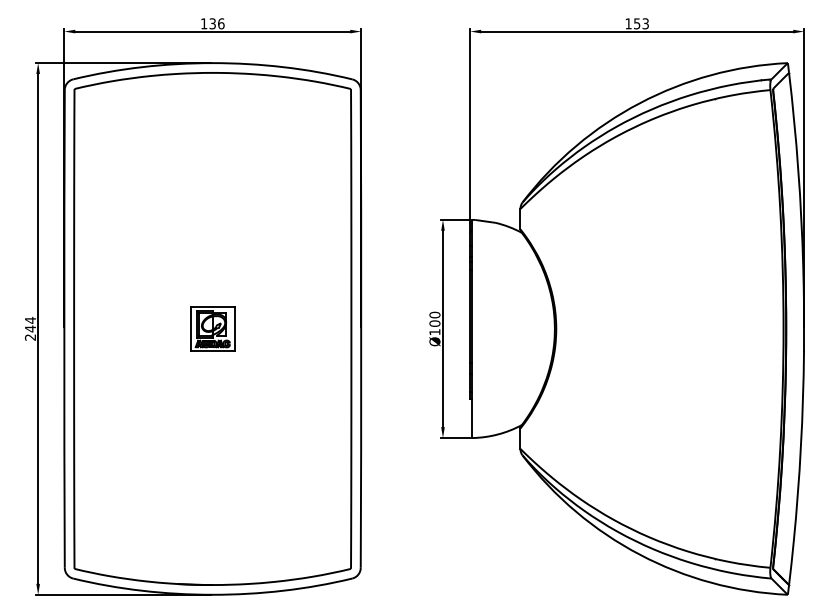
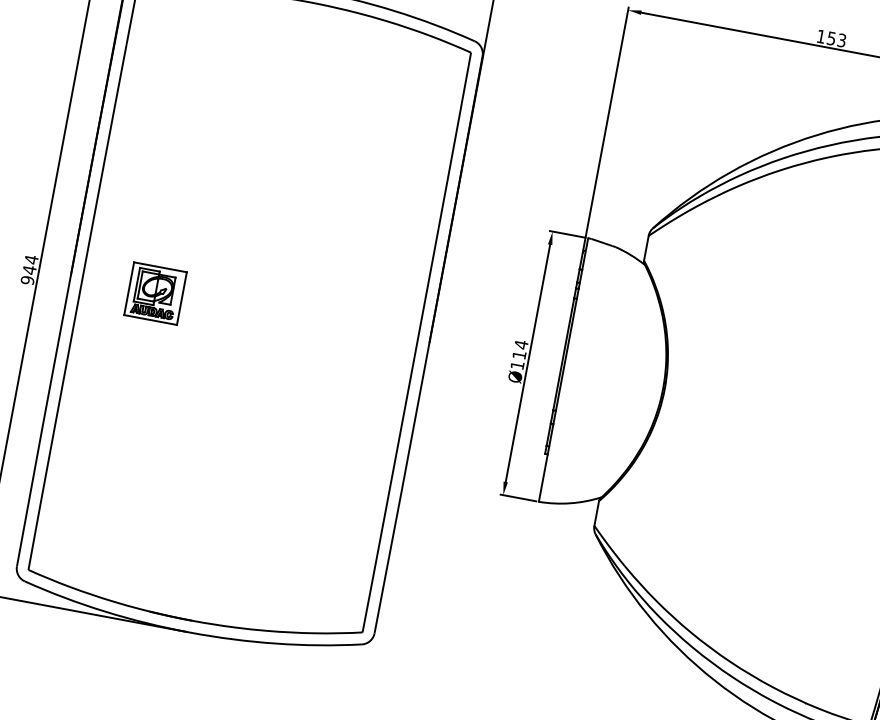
text: (434, 318) -> (520, 348), Ø100 -> Ø114
part: (212, 328) -> (155, 293), moved
text: (30, 337) -> (27, 280), 244 -> 944

